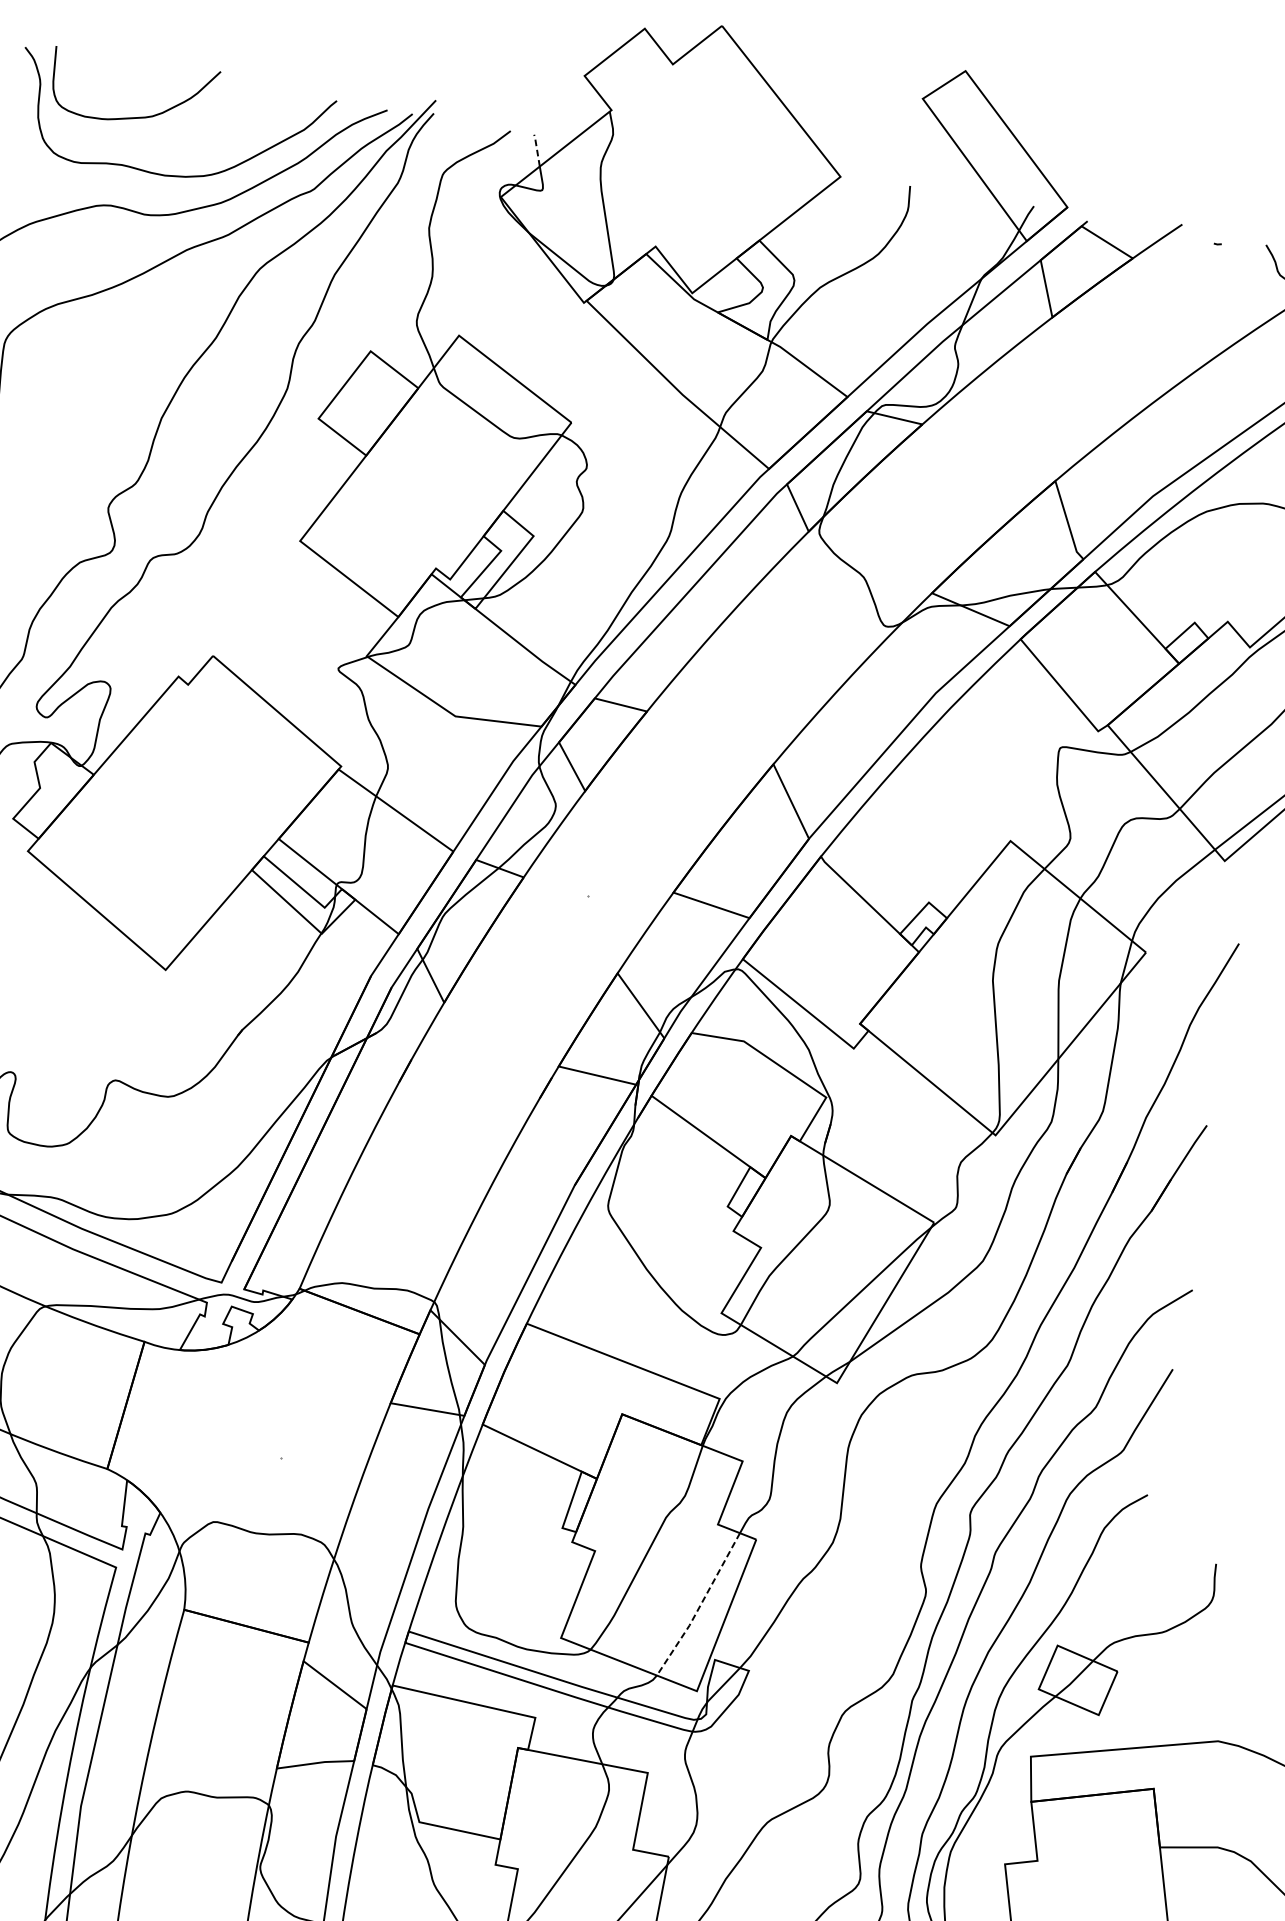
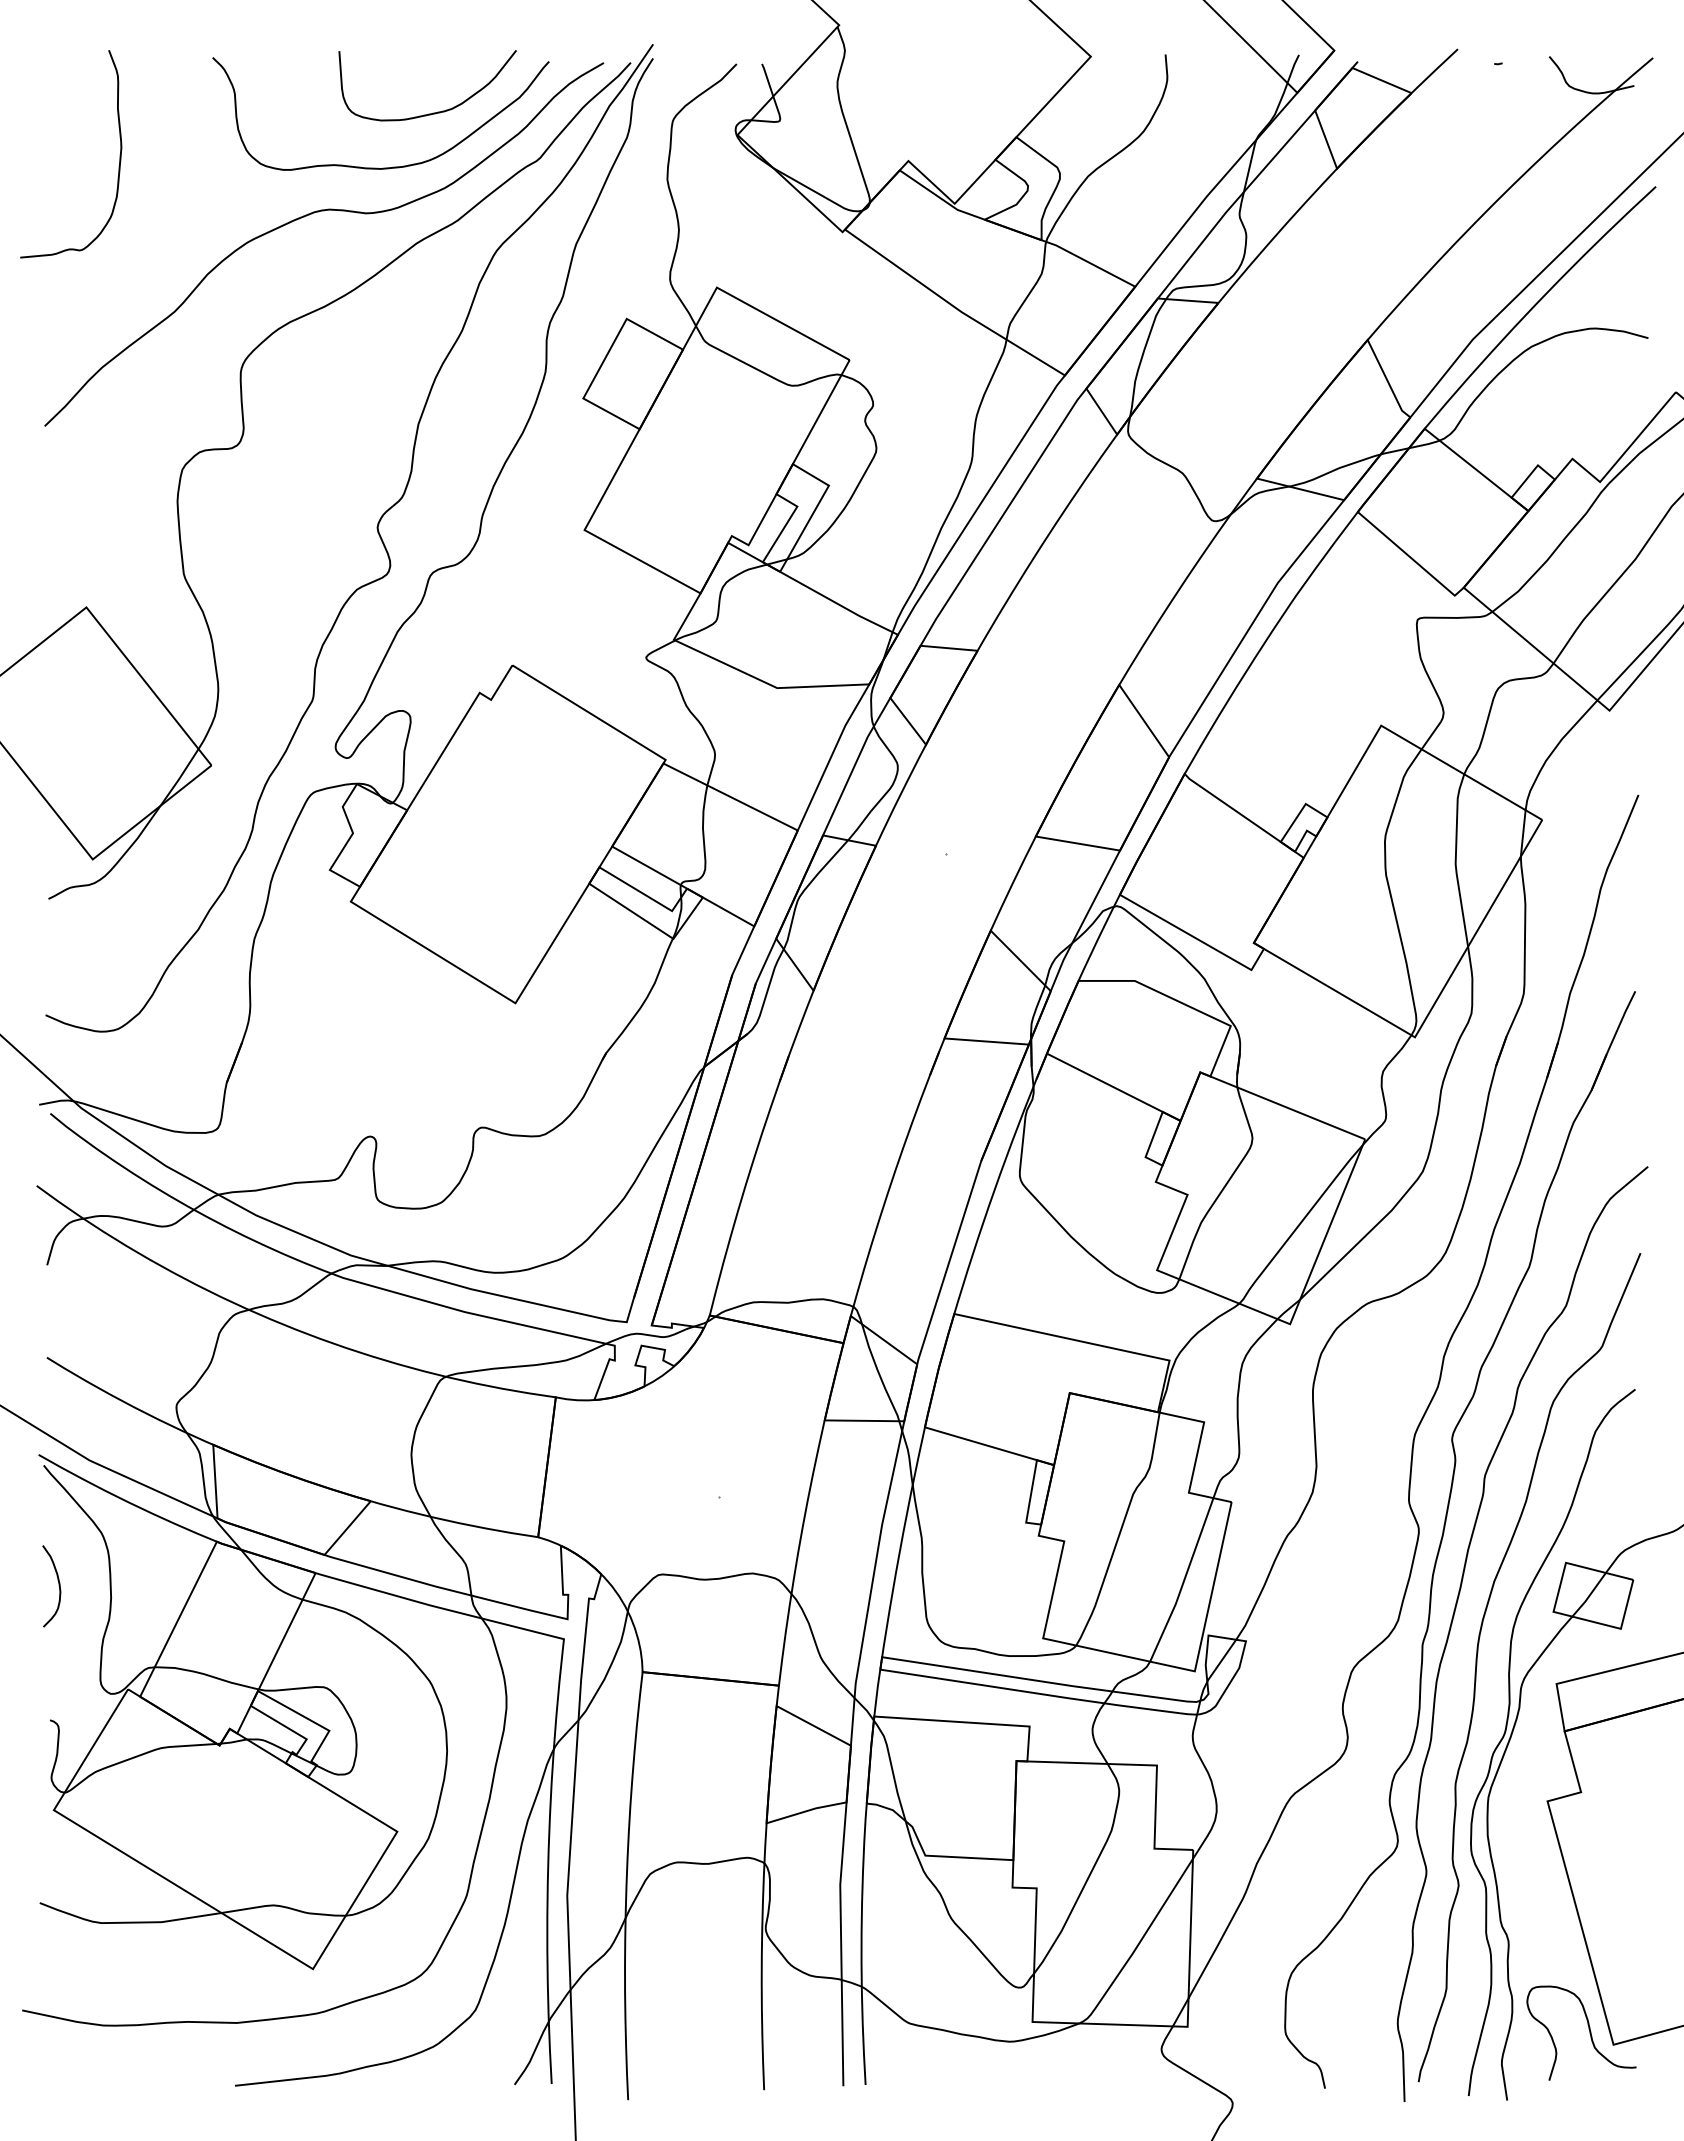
curve: (134, 116) -> (433, 112), moved
line: (536, 149) -> (767, 79), dashed -> solid
line: (699, 1606) -> (1183, 1581), dashed -> solid

